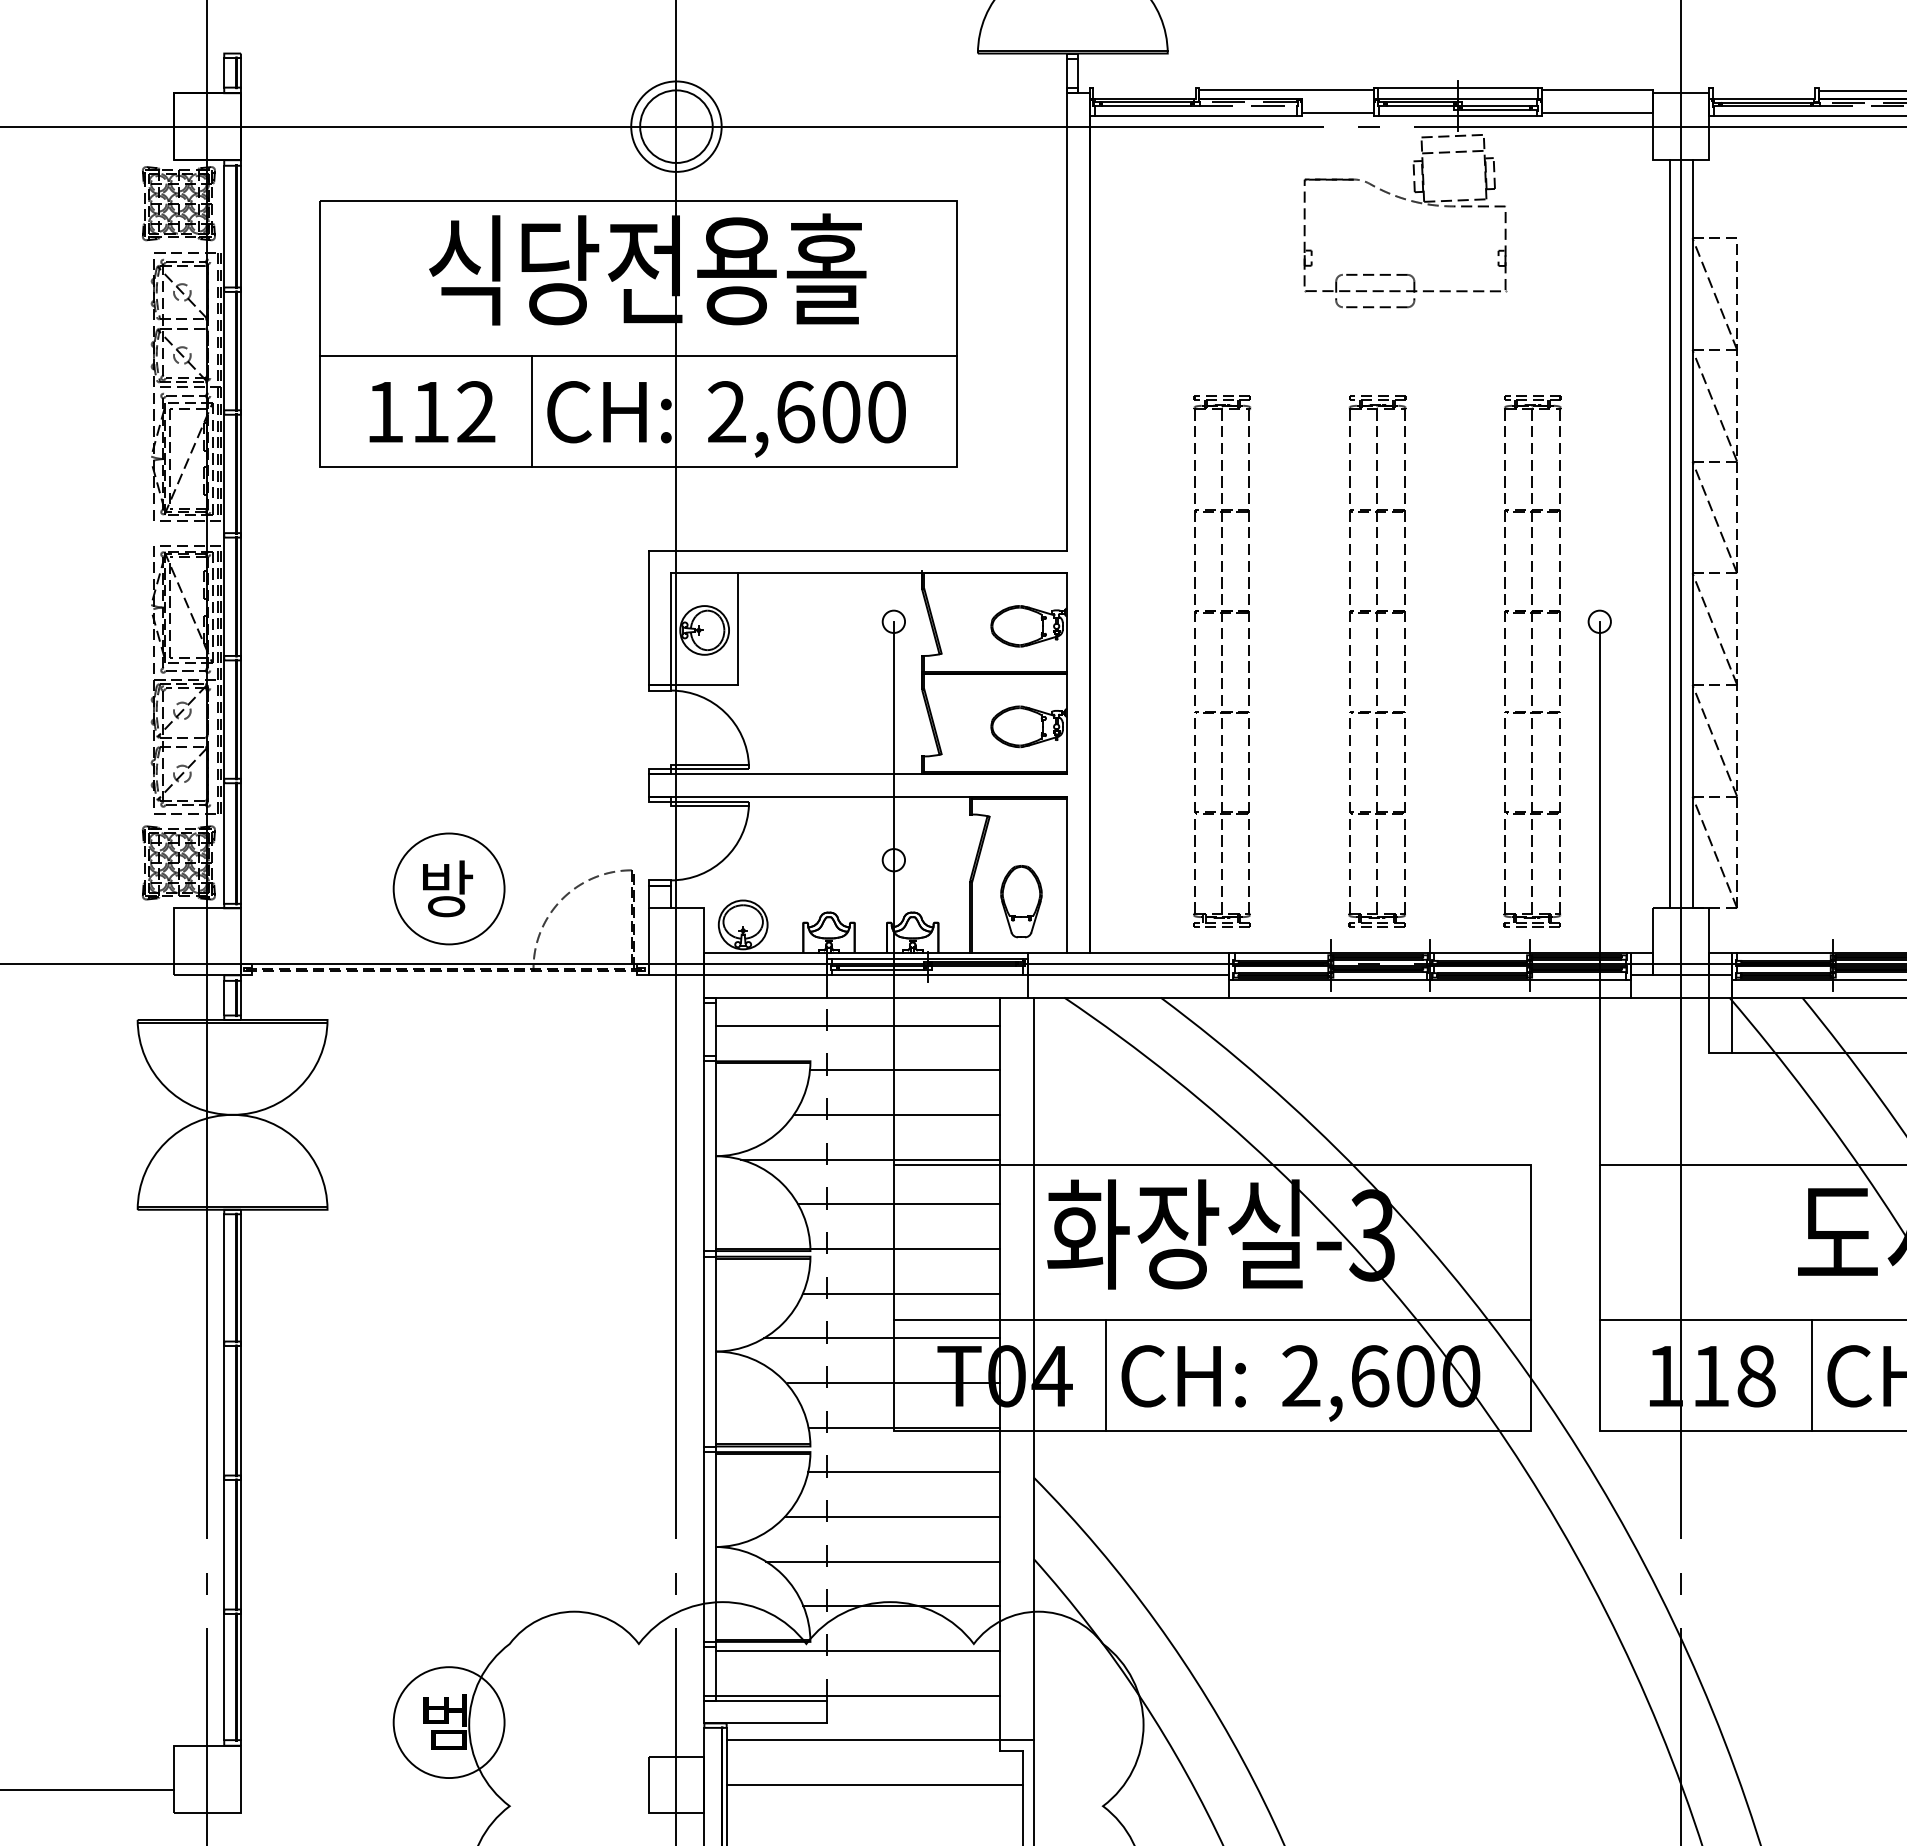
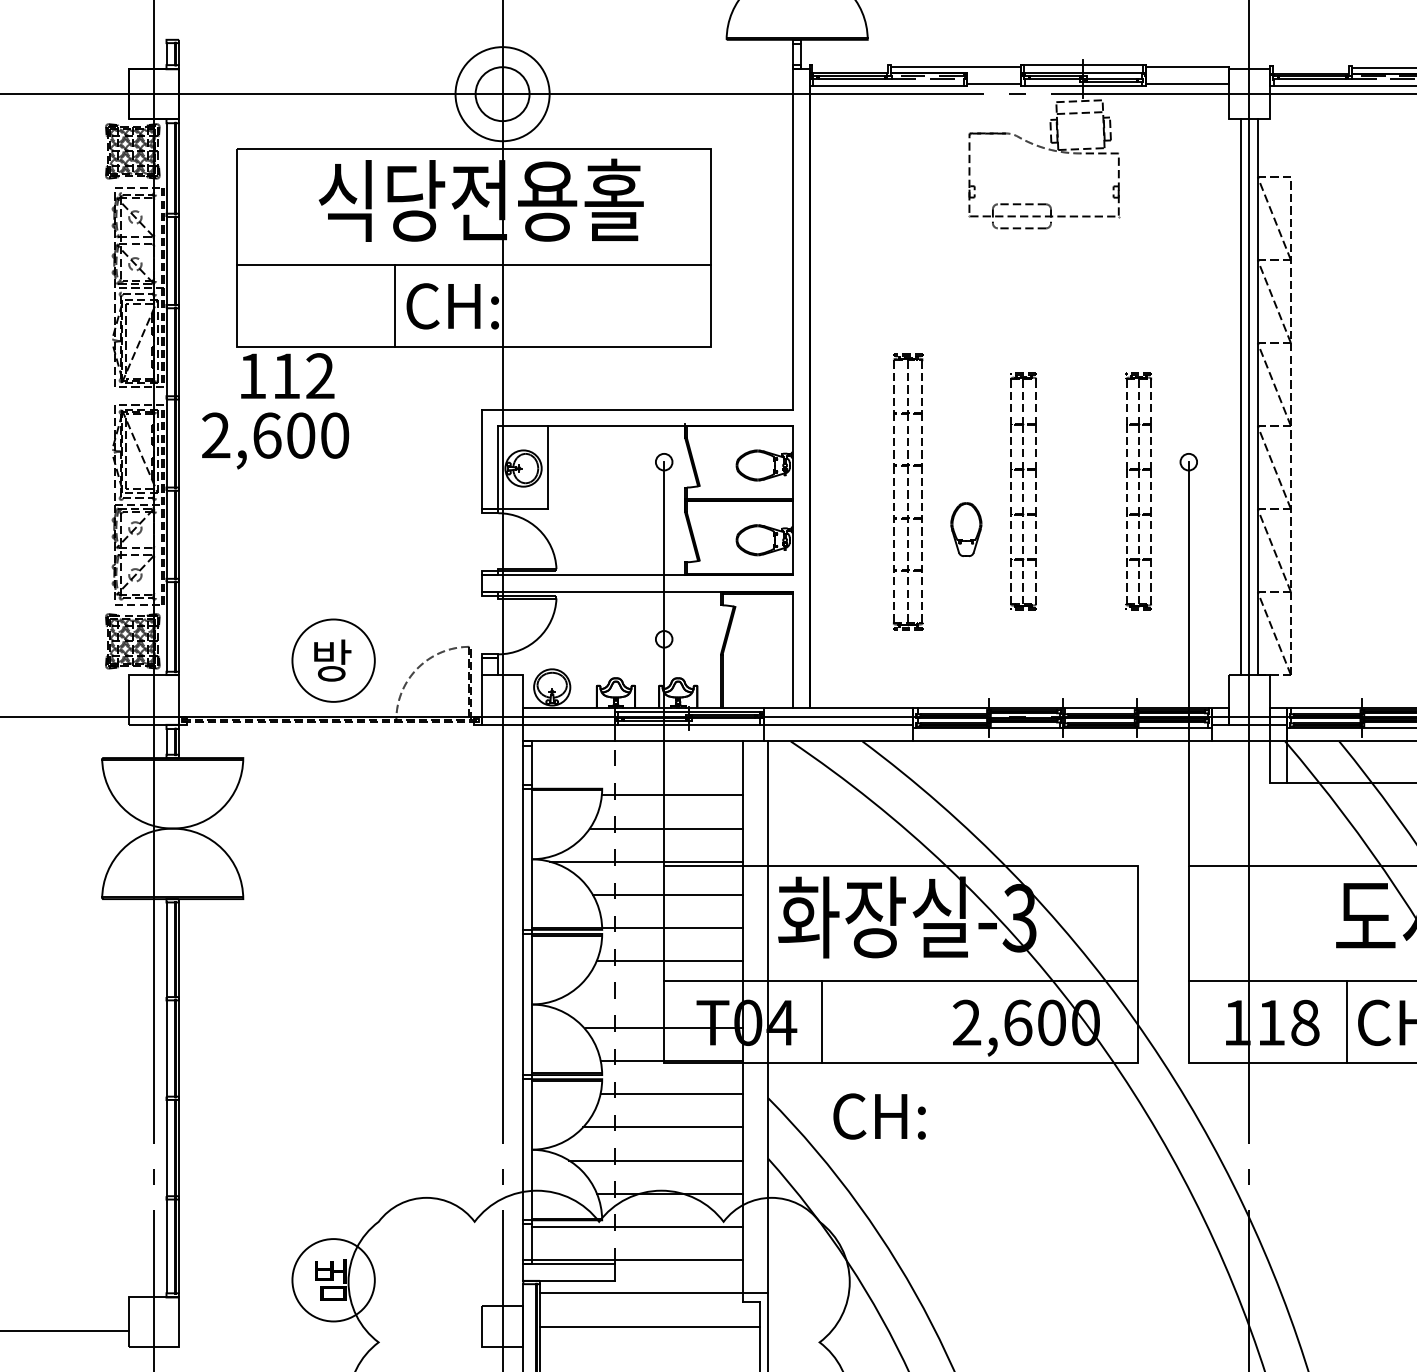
circle: (676, 126) -> (502, 94), size x1.4
text: (432, 411) -> (287, 375), moved
text: (806, 419) -> (275, 441), moved
part: (1222, 661) -> (908, 491), size x0.7
part: (1377, 661) -> (1023, 491), size x0.6
part: (1532, 661) -> (1138, 491), size x0.6
part: (1021, 901) -> (966, 529), moved
line: (857, 1025) -> (637, 762), removed
line: (882, 1338) -> (655, 994), removed
text: (1183, 1376) -> (879, 1116), moved

